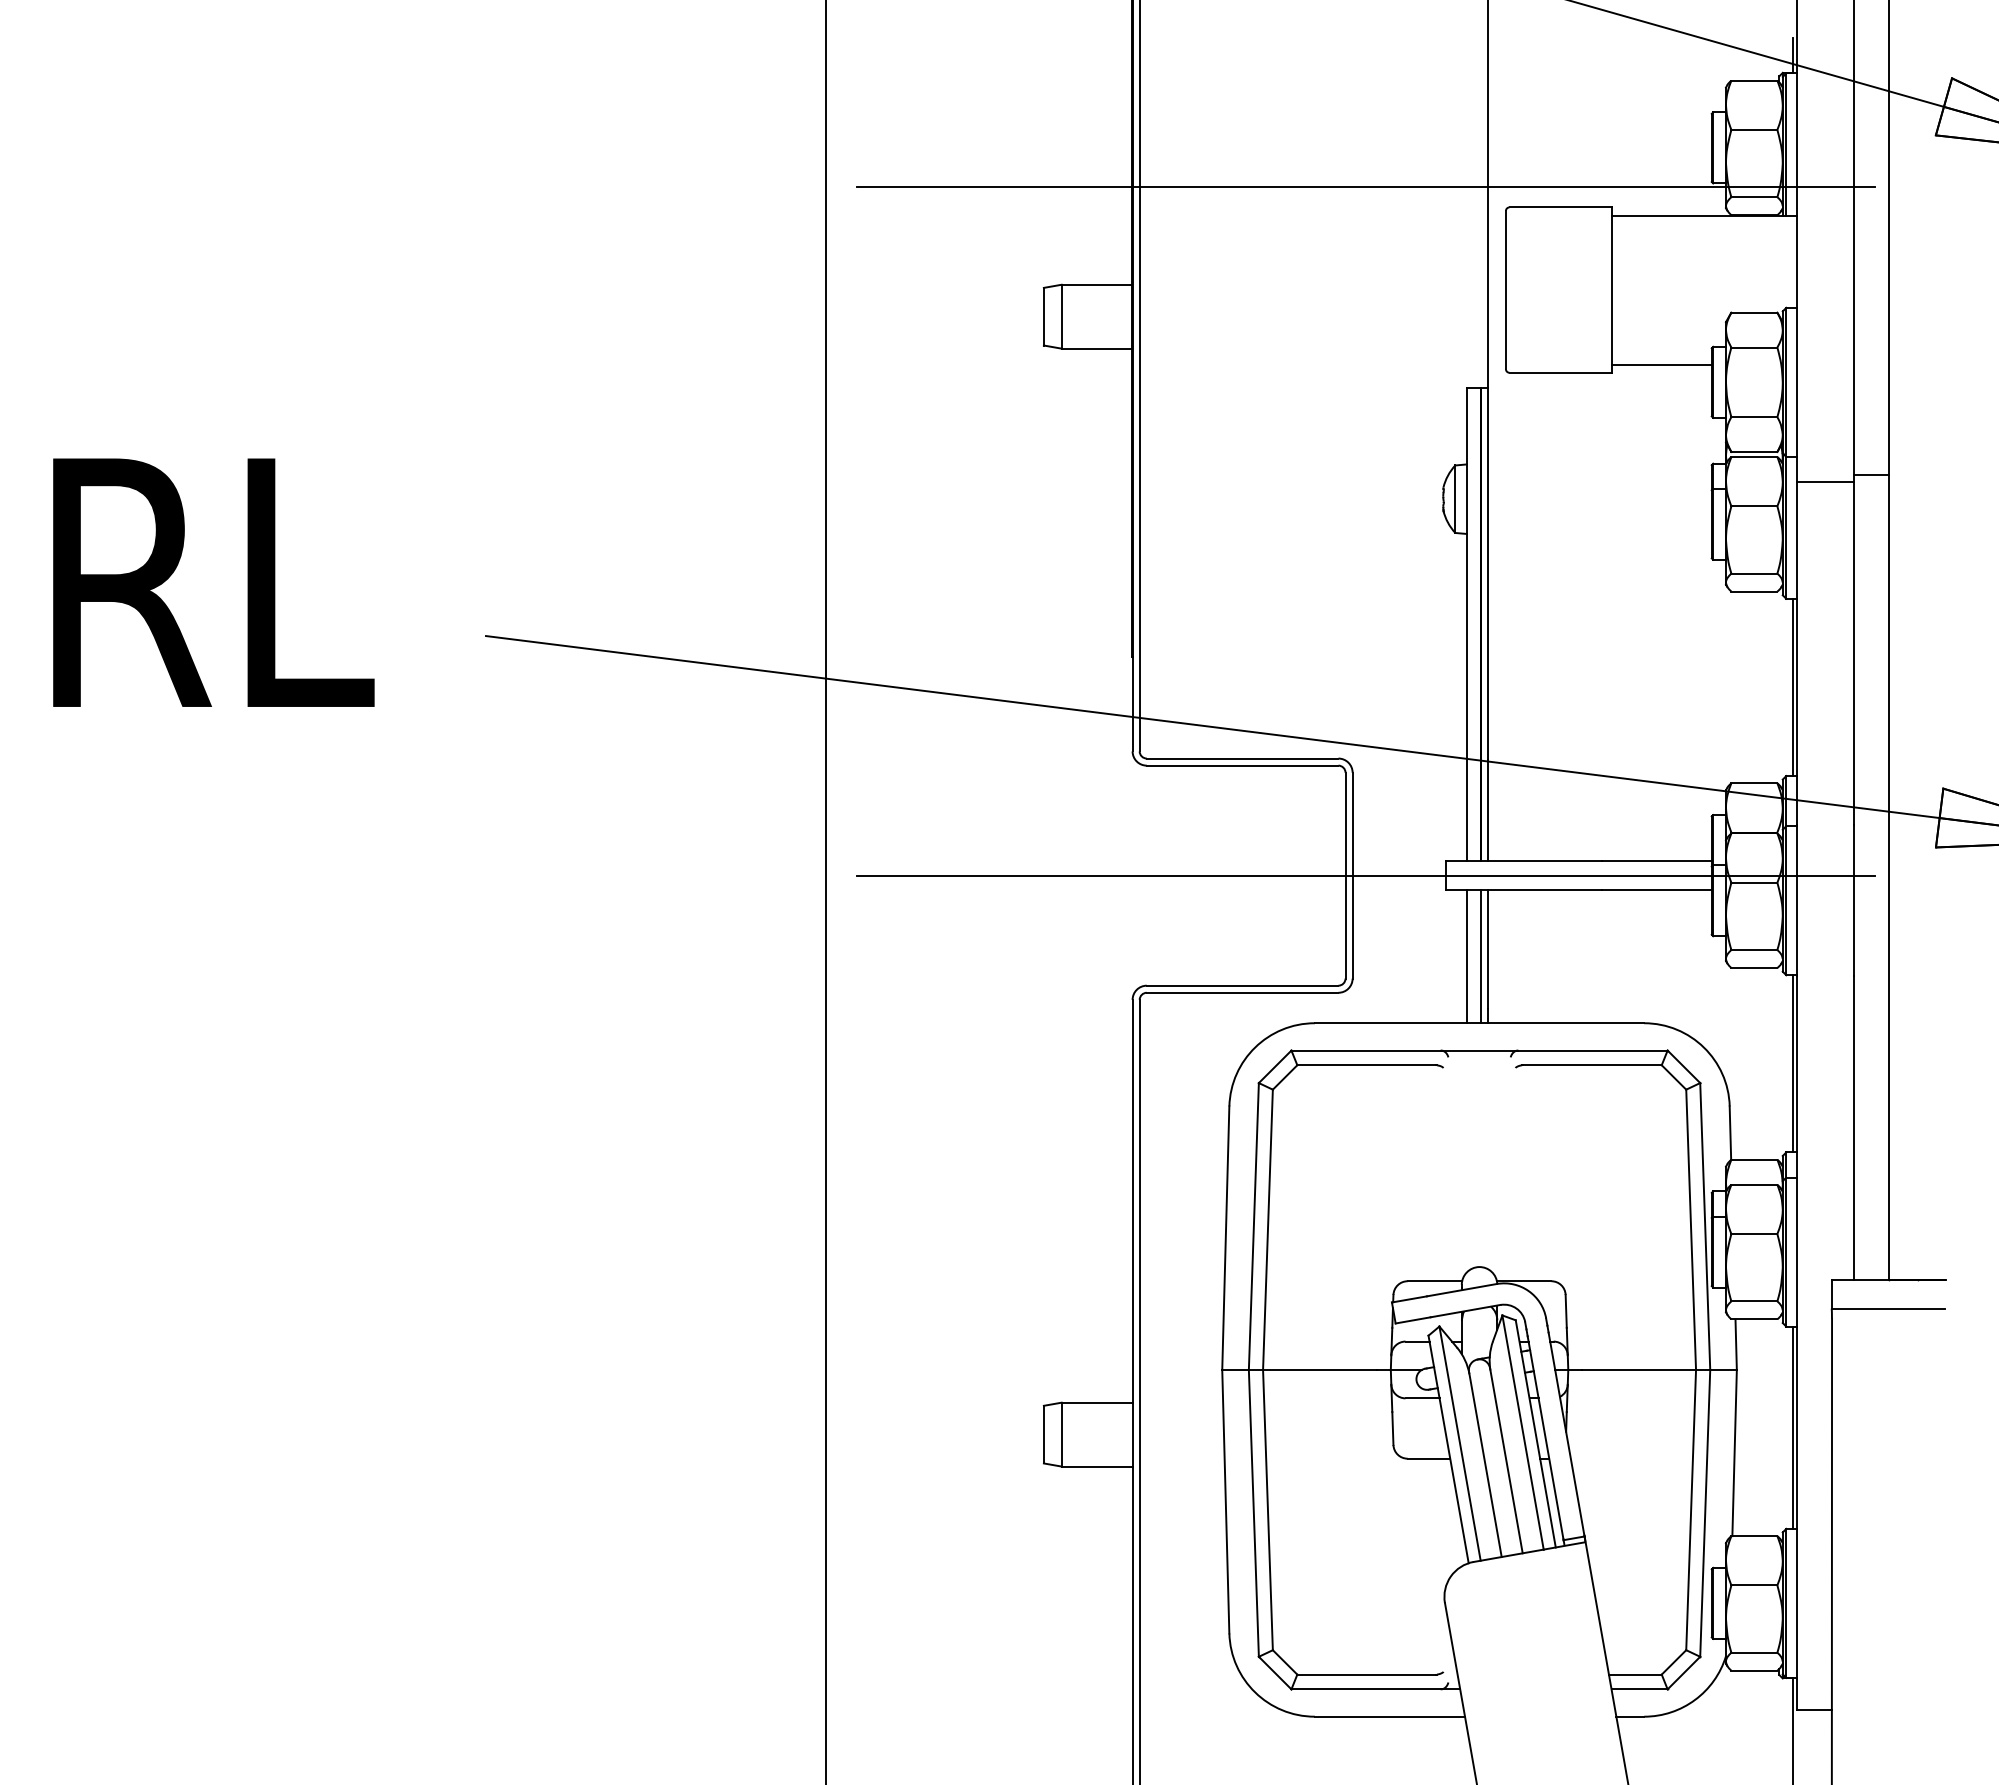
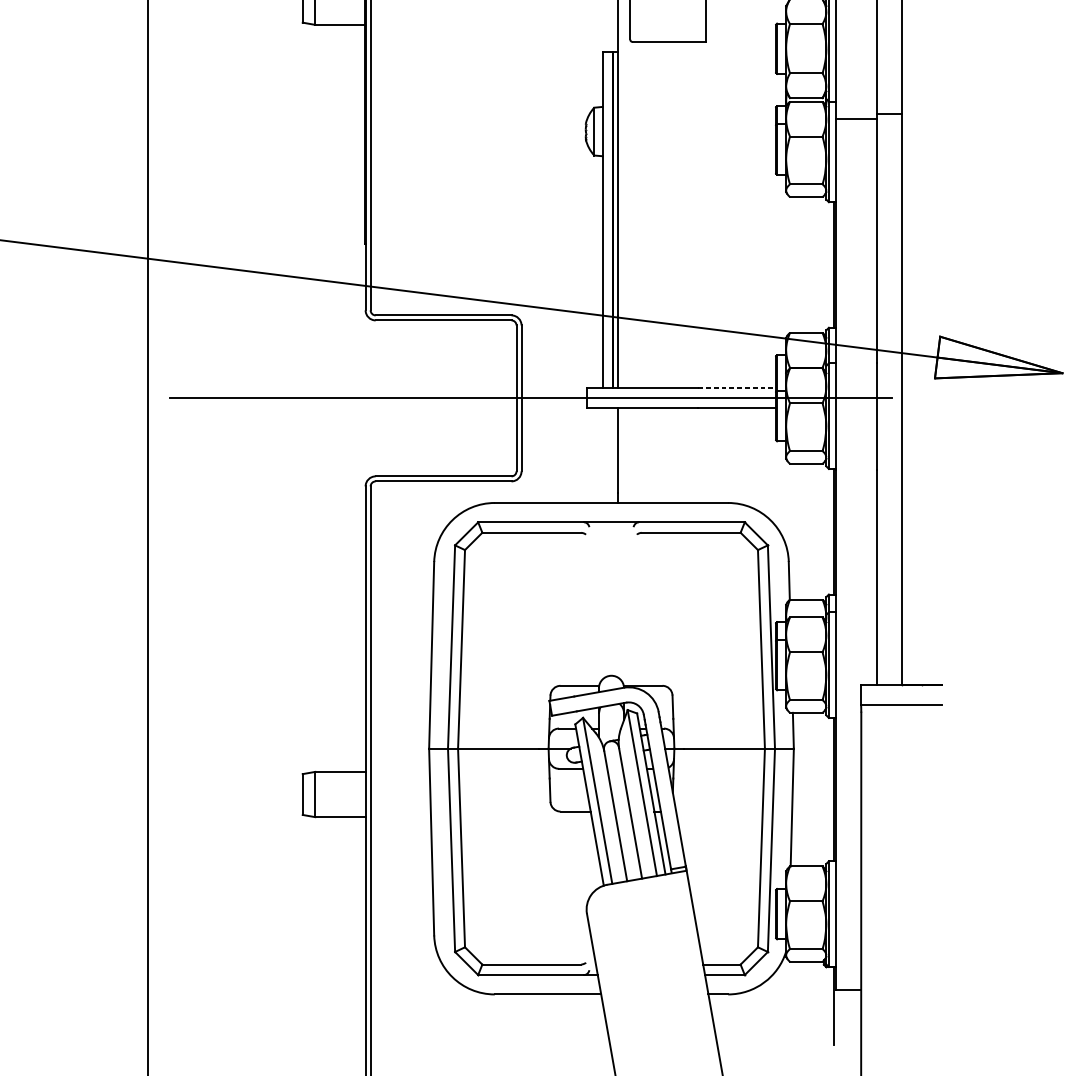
line: (1661, 364) -> (740, 36), removed
line: (1657, 861) -> (737, 388), solid -> dashed
line: (1466, 956) -> (602, 455), removed
line: (1481, 956) -> (612, 455), removed

